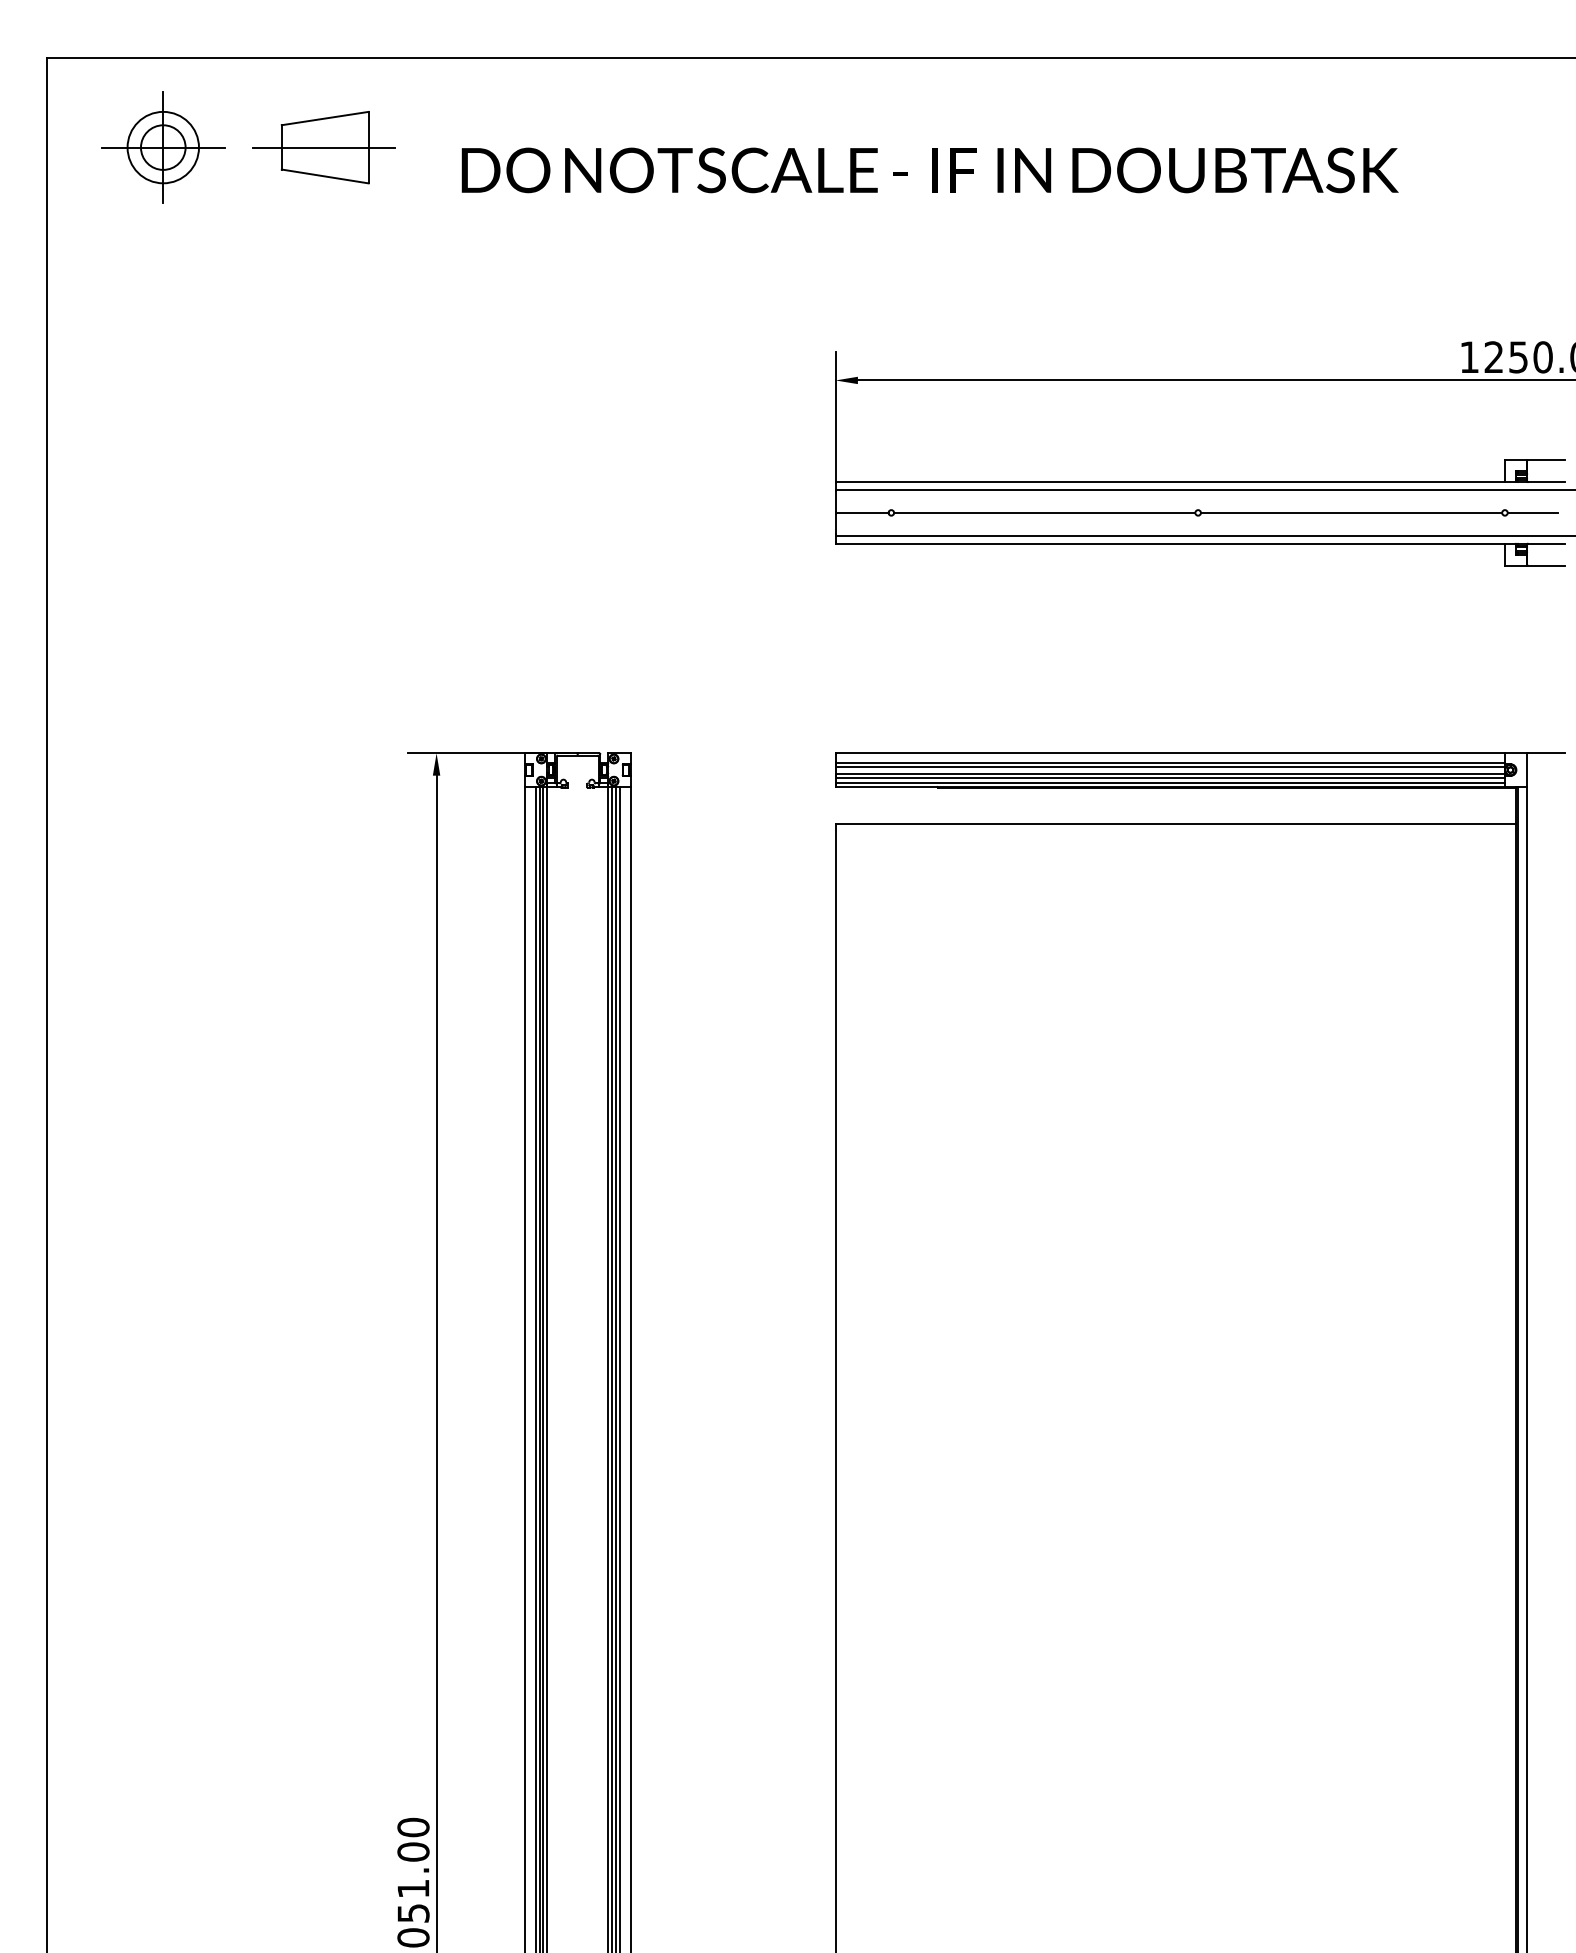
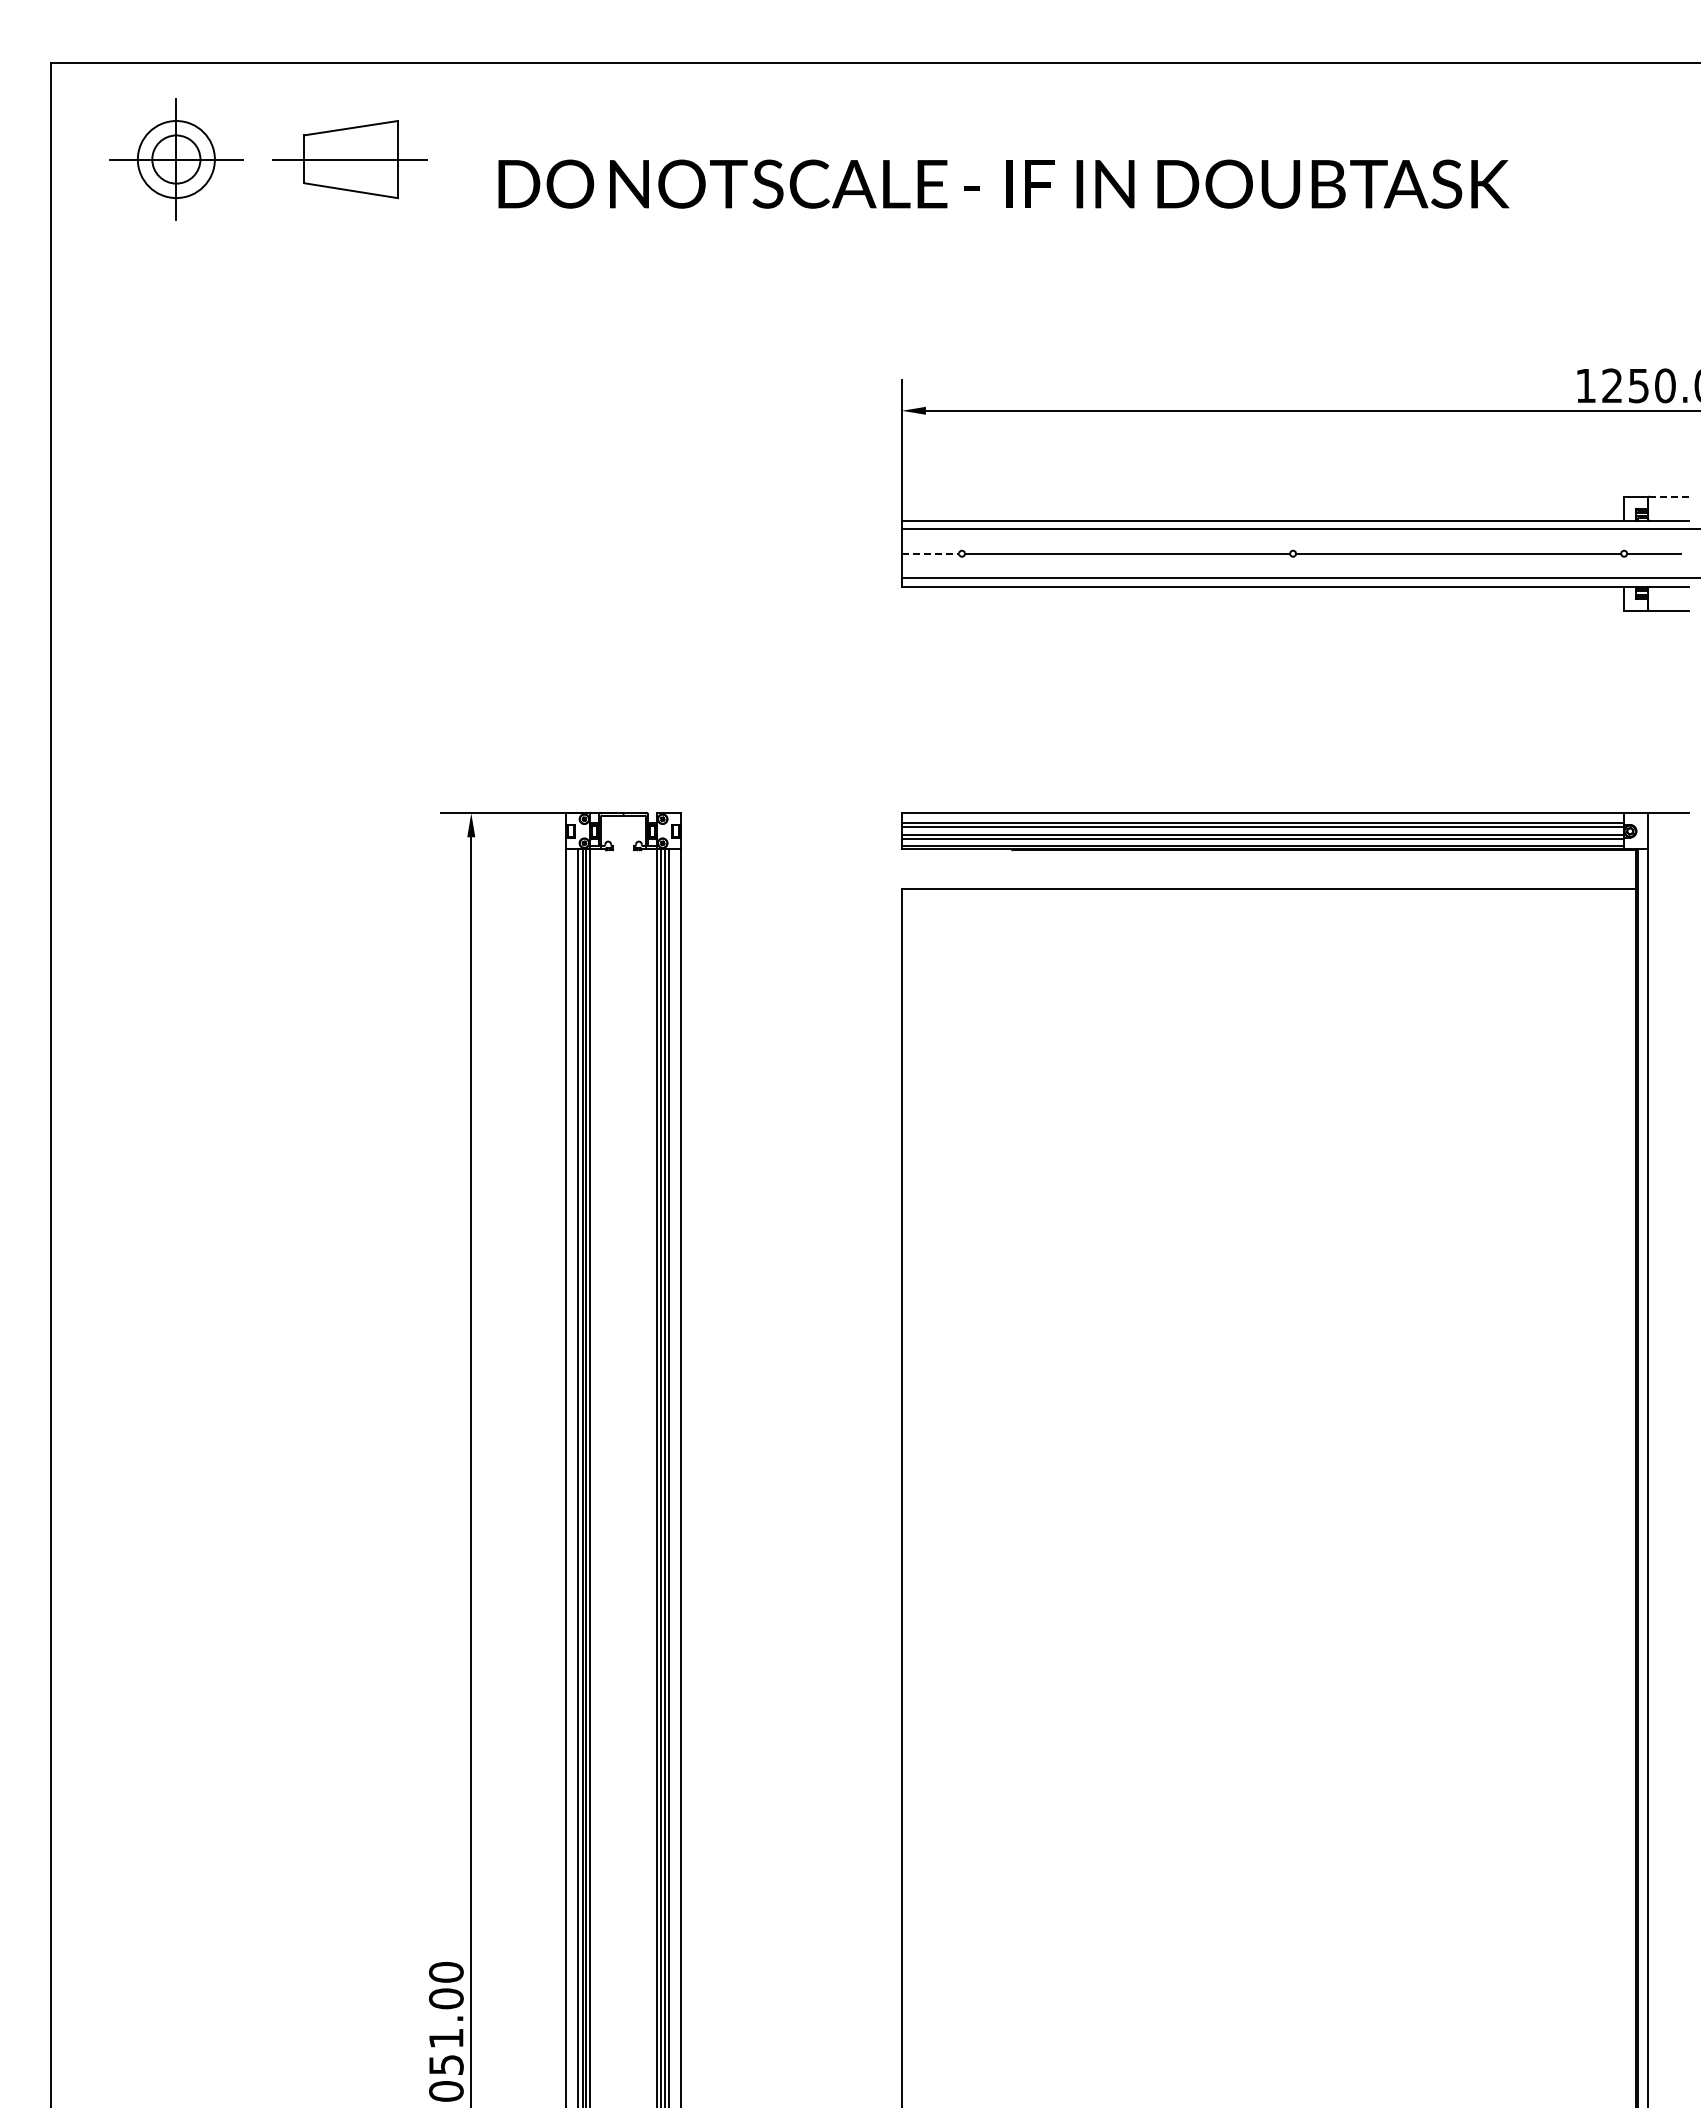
line: (1546, 459) -> (1669, 496), solid -> dashed
line: (862, 512) -> (930, 553), solid -> dashed

